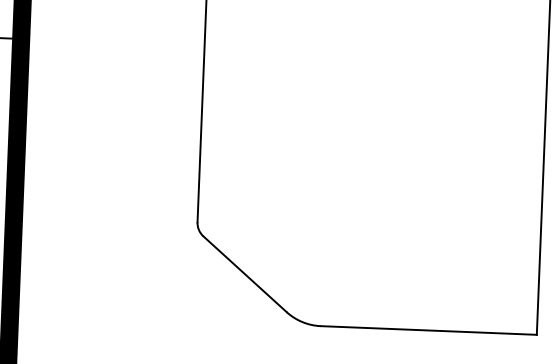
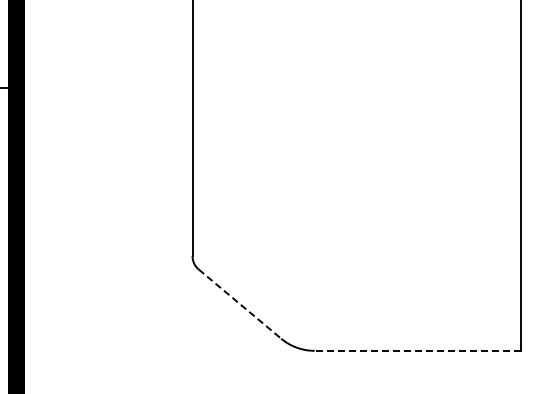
line: (244, 274) -> (239, 304), solid -> dashed
line: (428, 330) -> (417, 350), solid -> dashed

